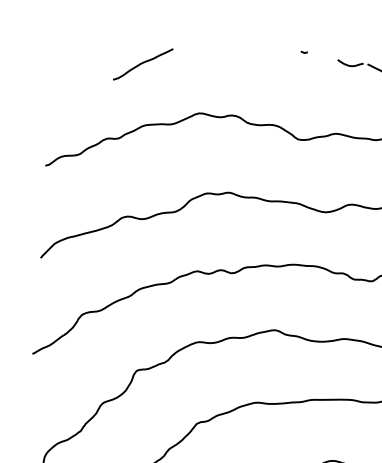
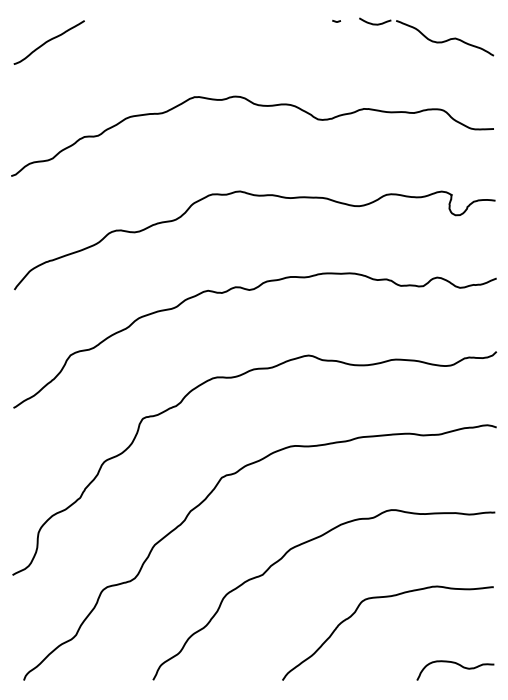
curve: (303, 51) -> (335, 20), moved
curve: (142, 63) -> (48, 41), moved

